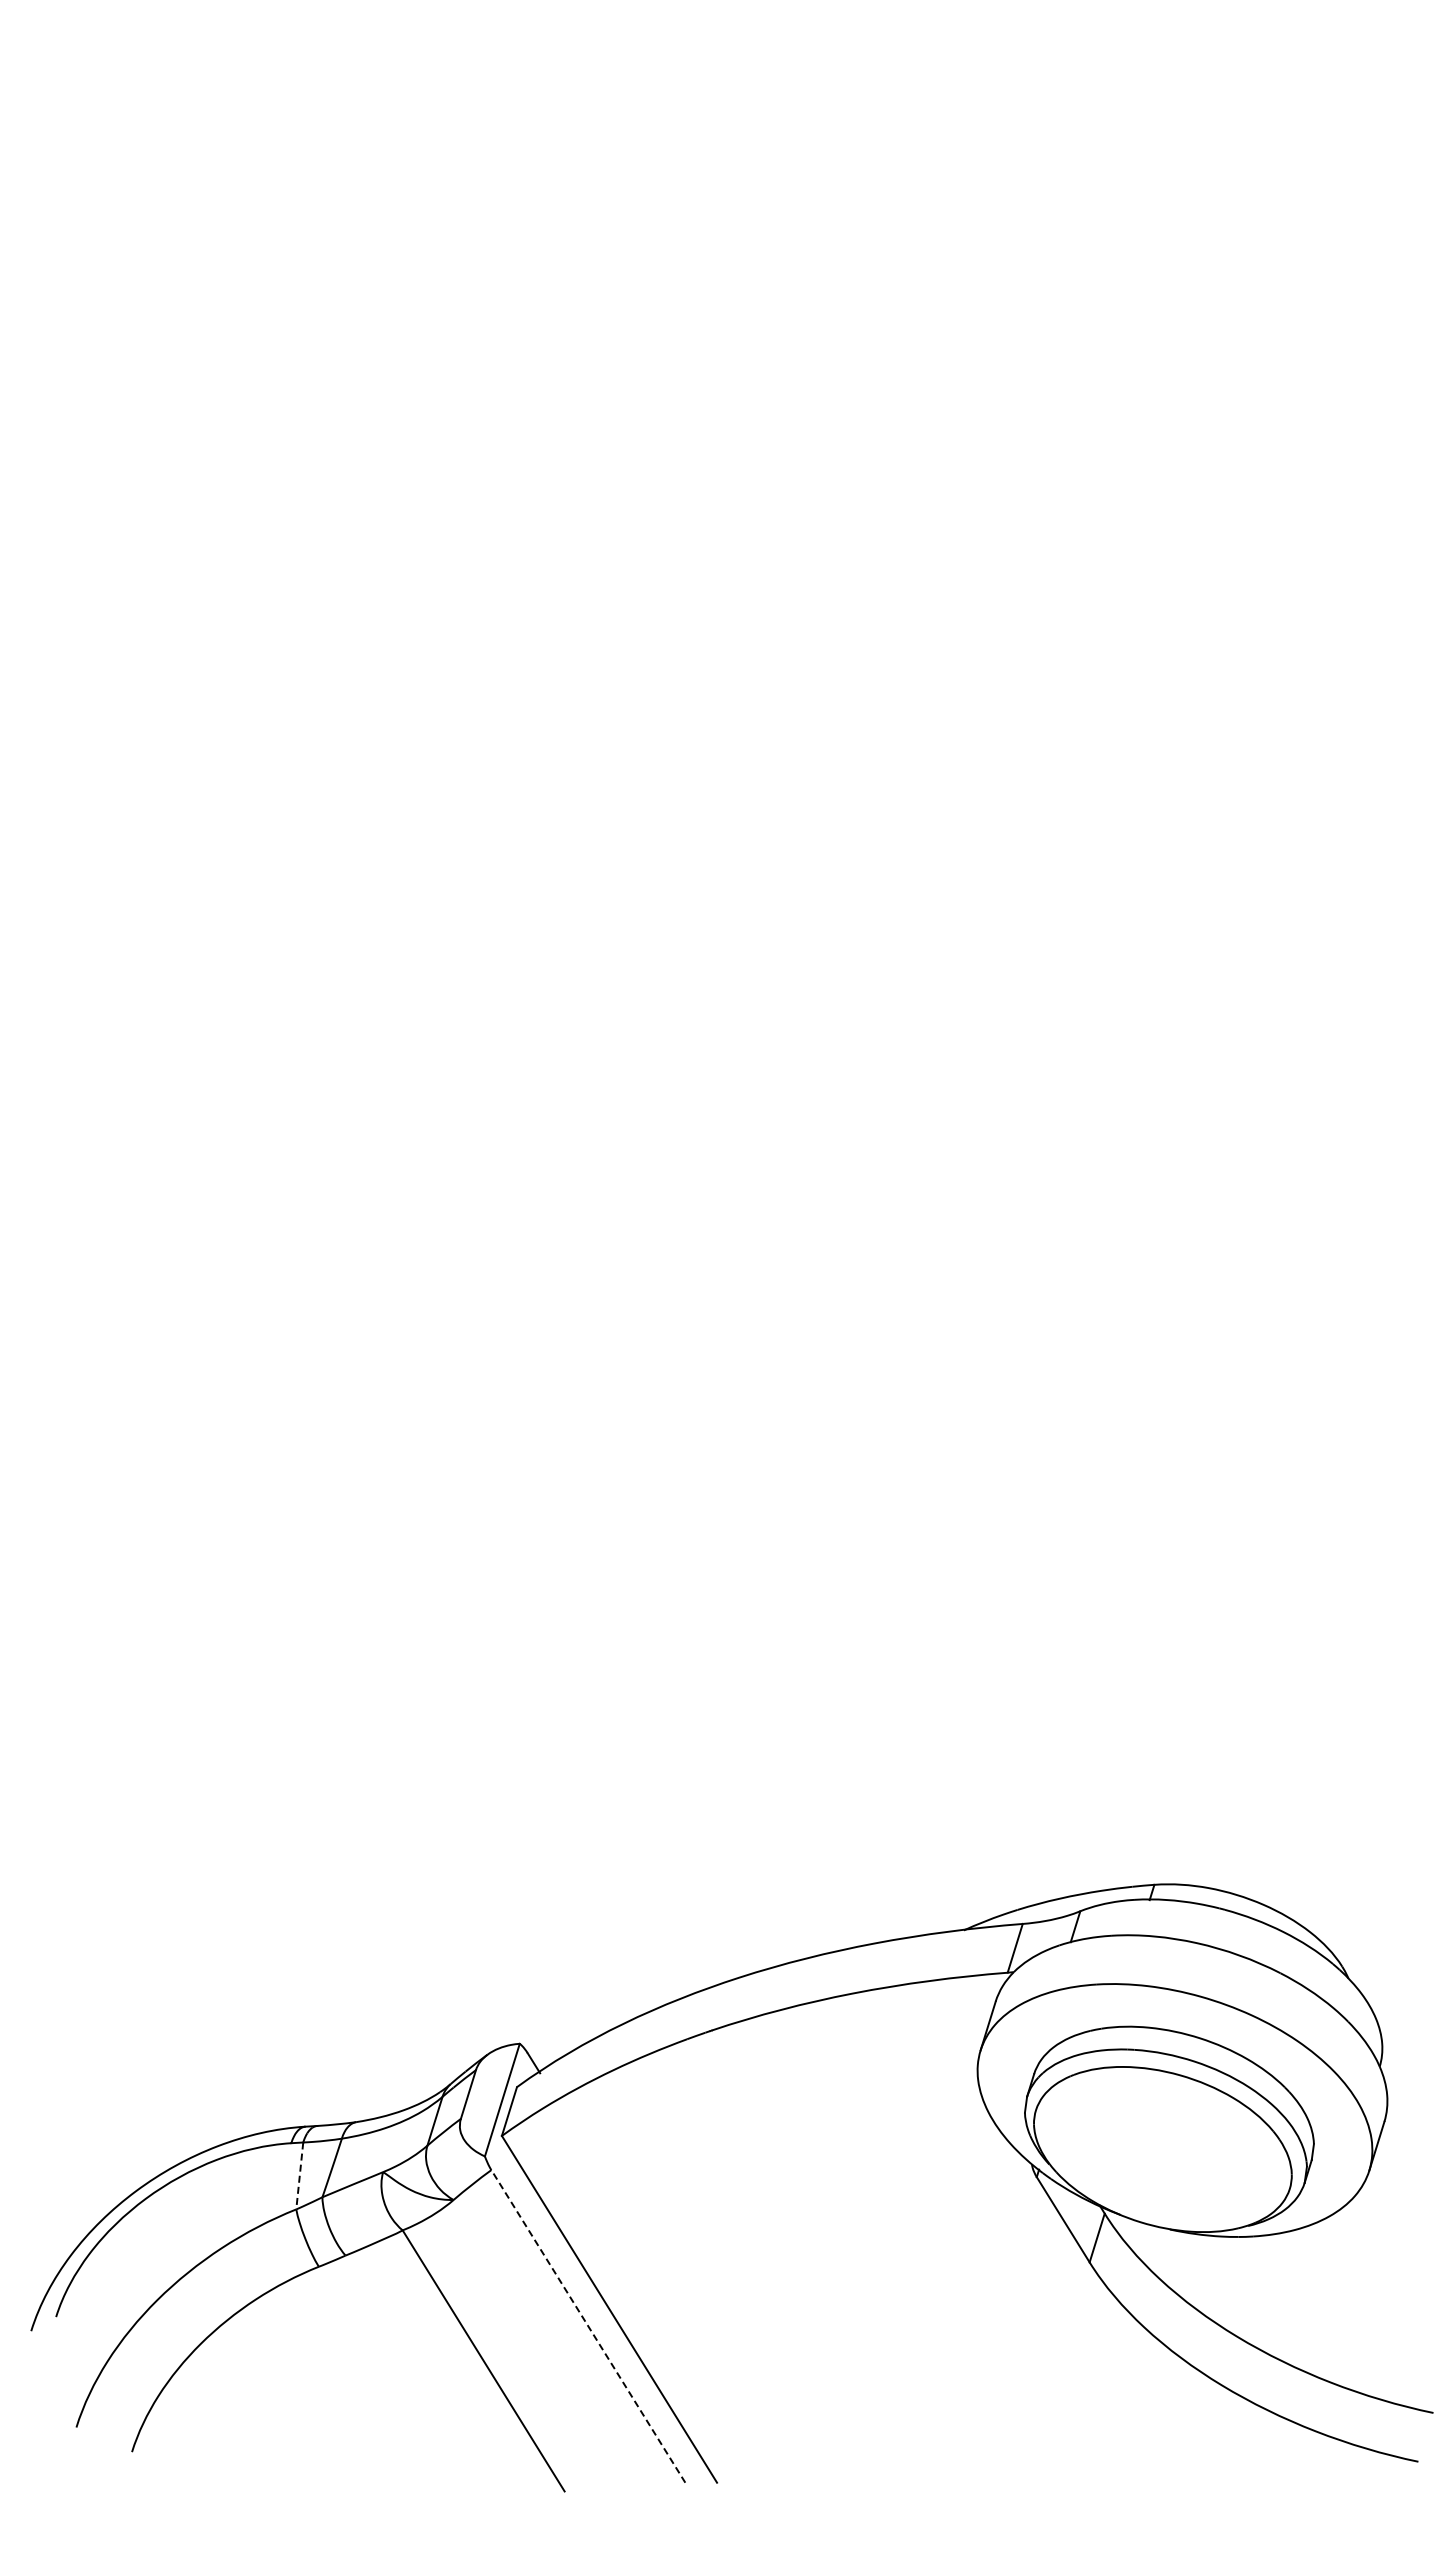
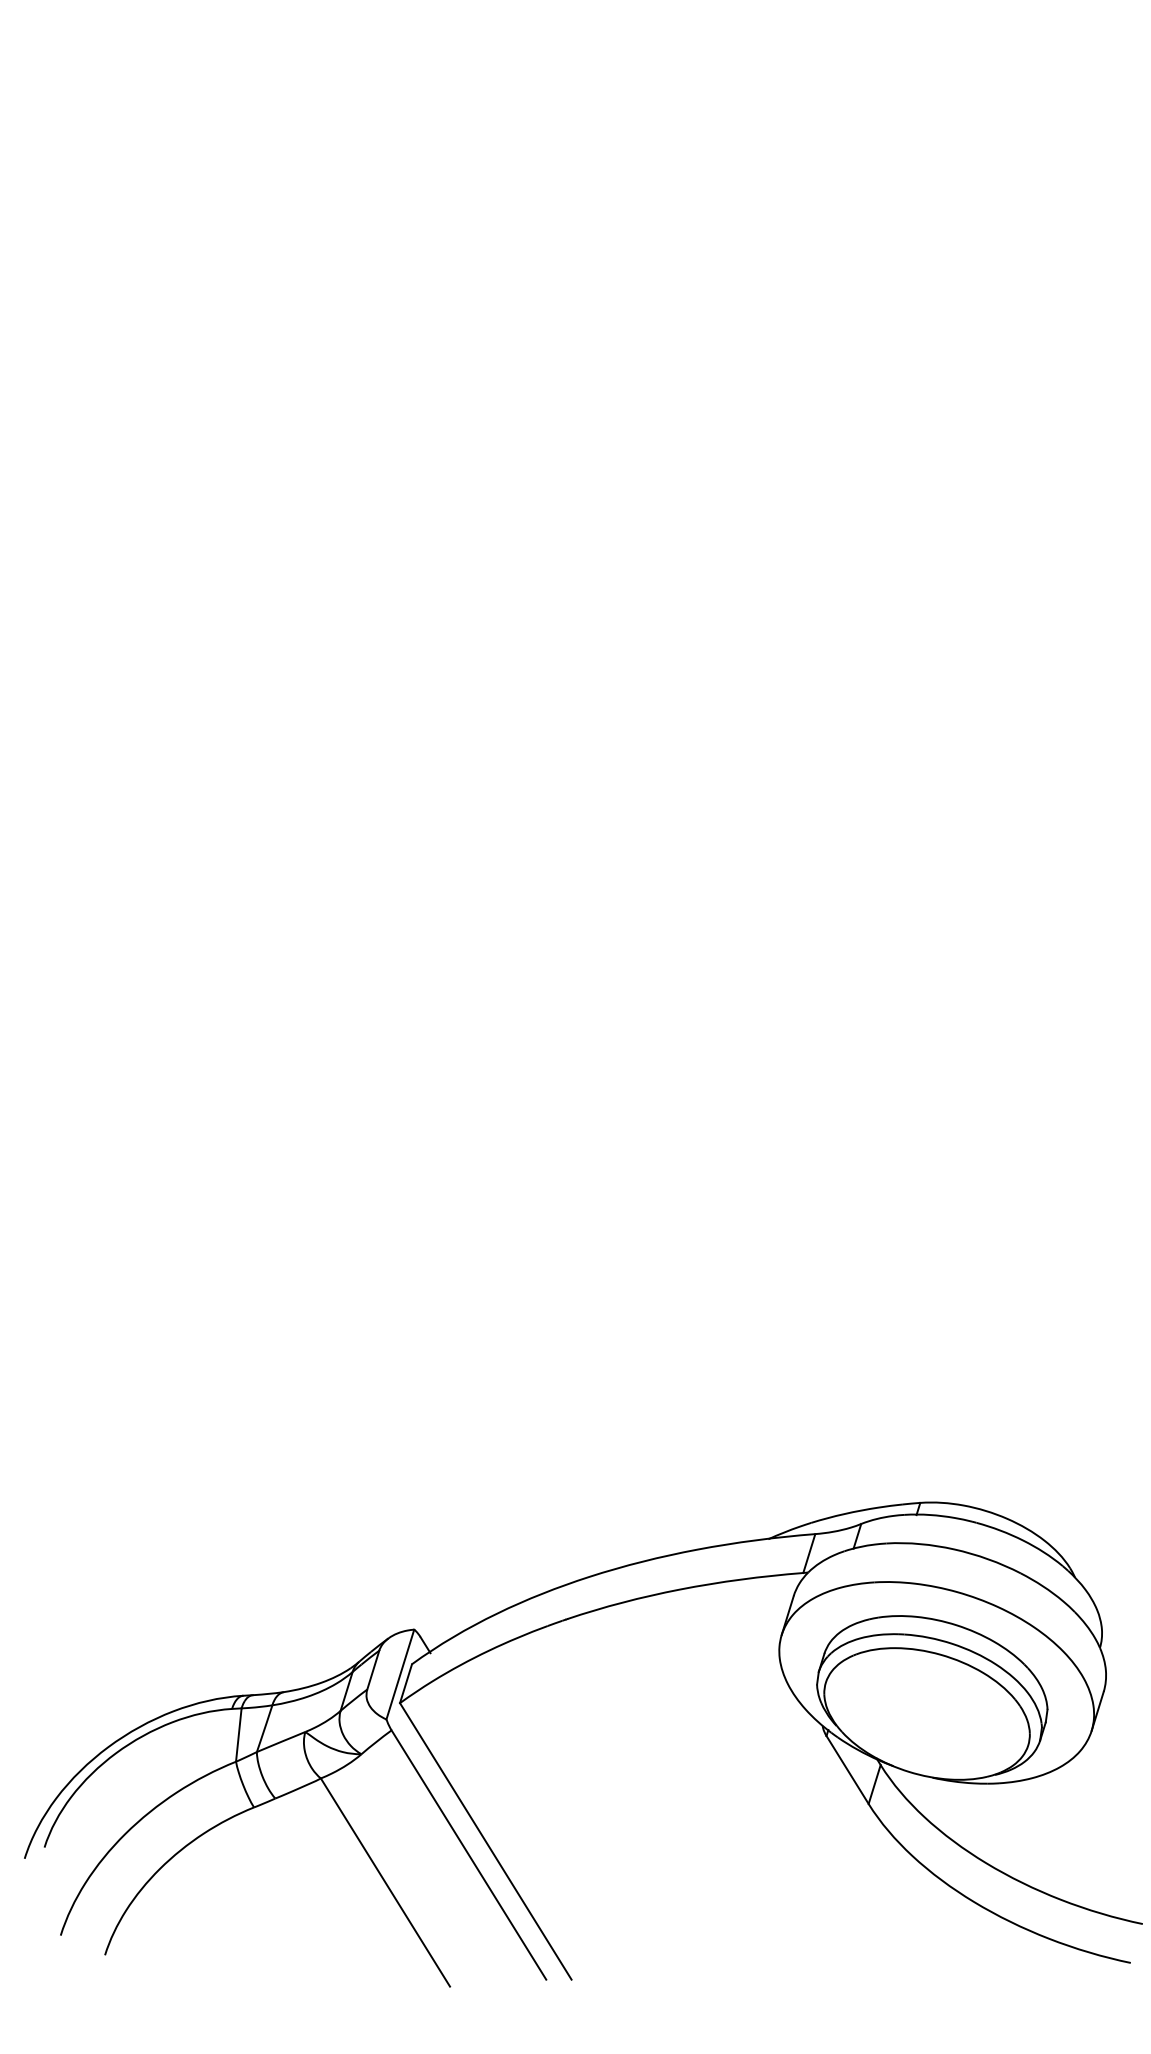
line: (299, 2175) -> (238, 1734), dashed -> solid
line: (588, 2326) -> (469, 1855), dashed -> solid

